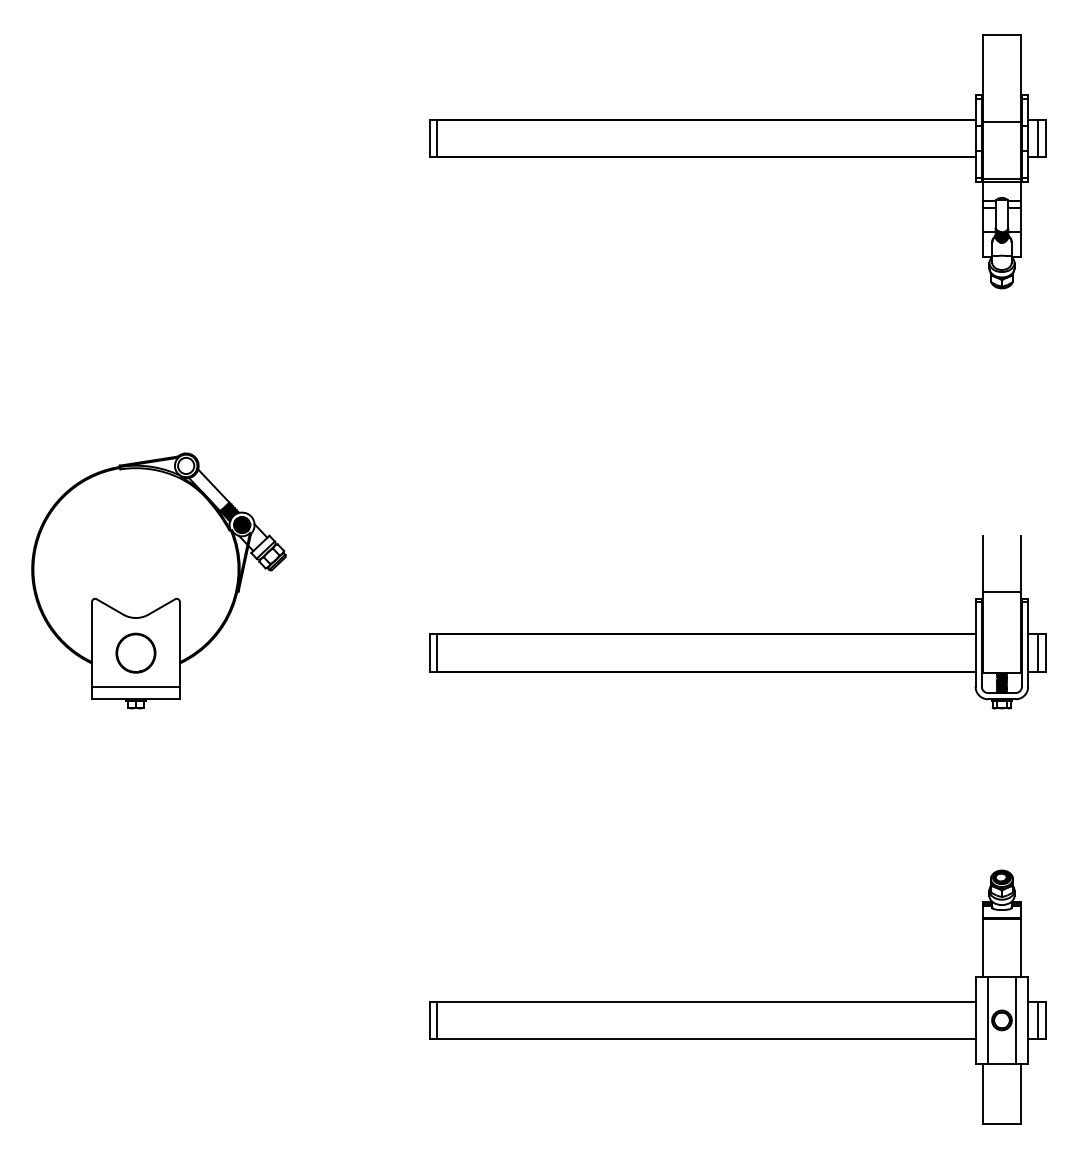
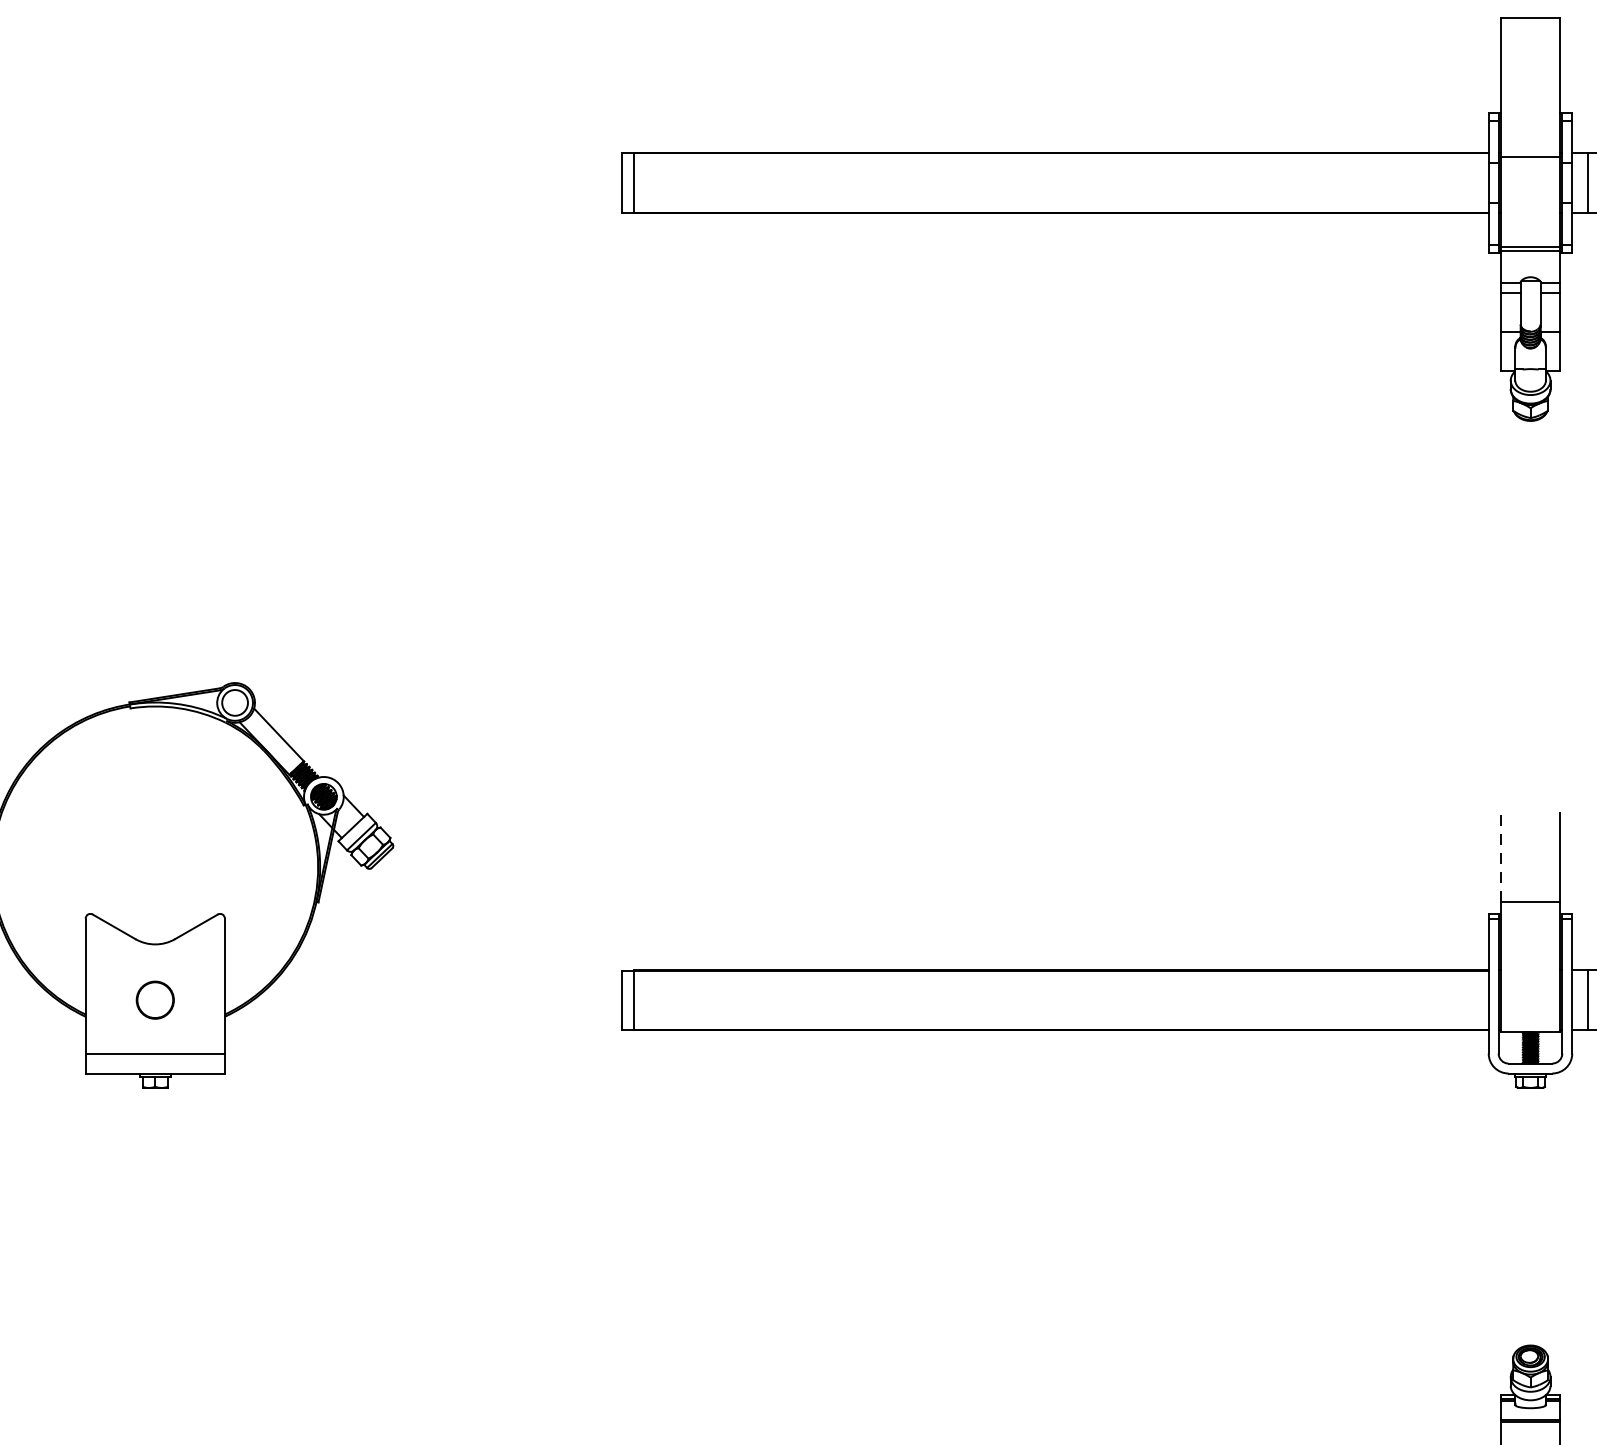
line: (983, 563) -> (1501, 857), solid -> dashed
circle: (135, 652) -> (154, 999), size x0.6

